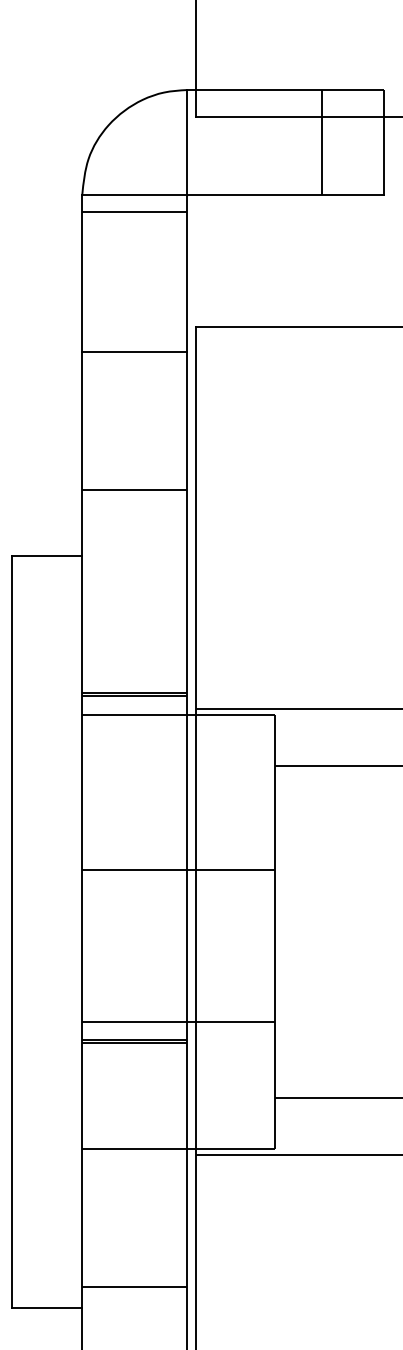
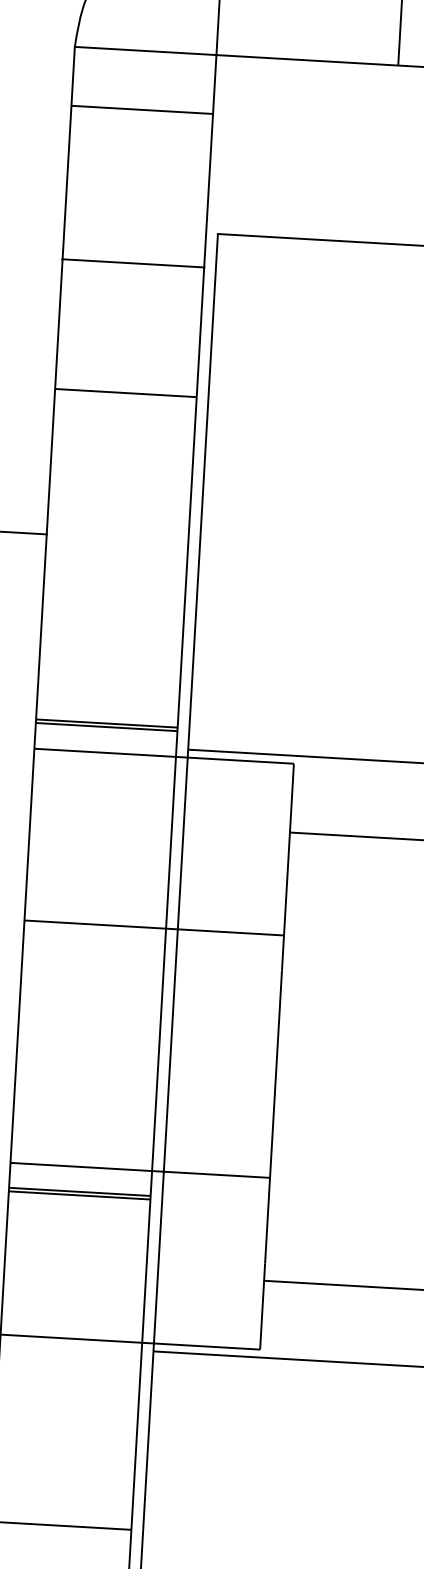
line: (134, 211) -> (141, 109), moved
line: (134, 490) -> (125, 393), moved
line: (178, 870) -> (154, 928), moved

